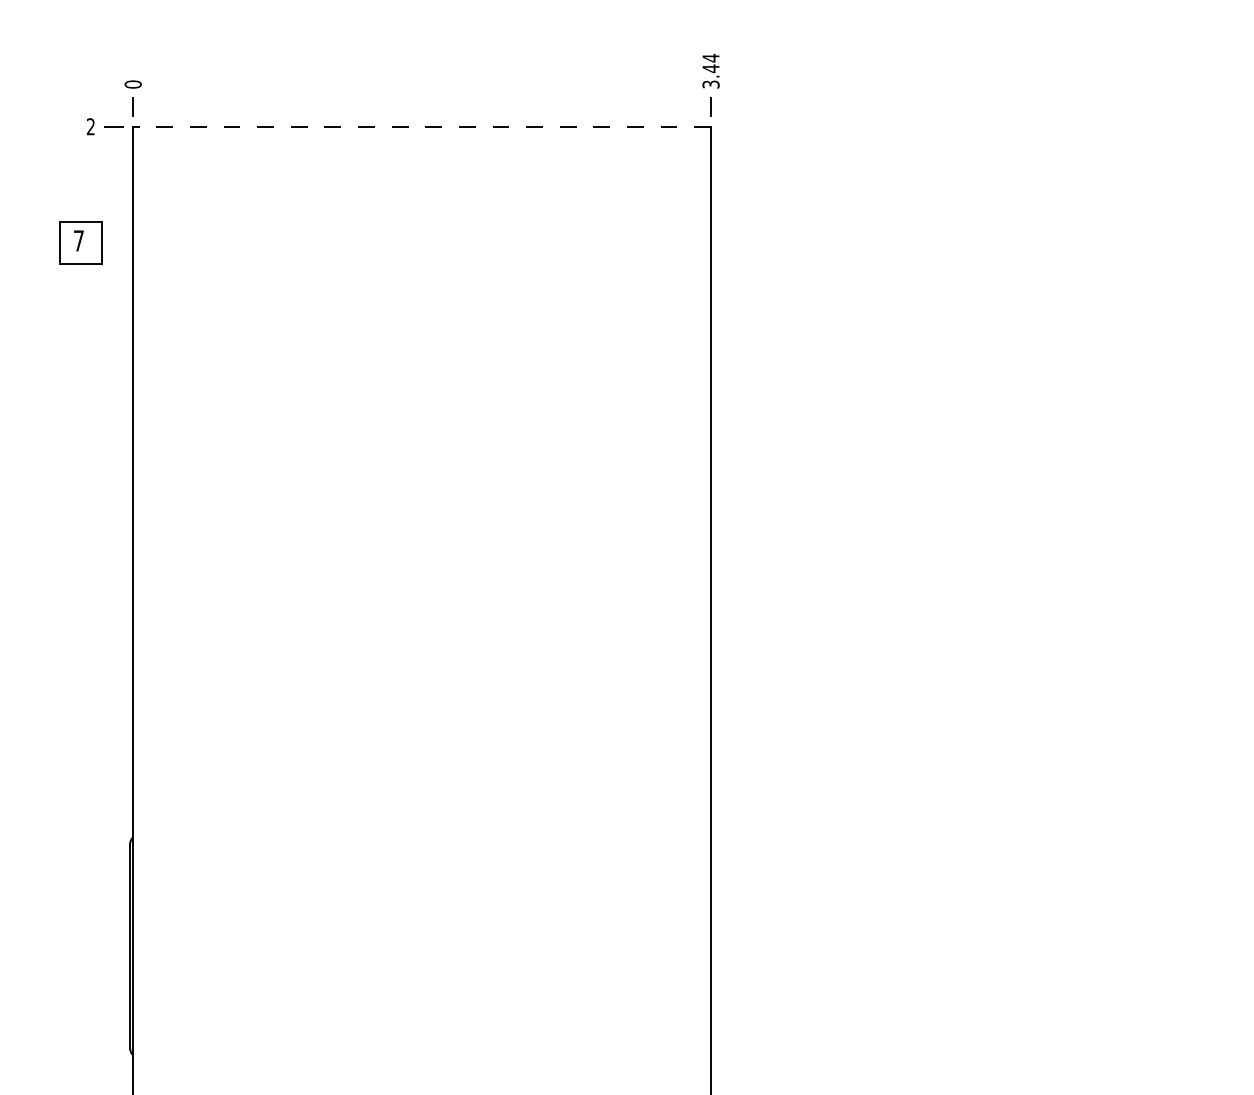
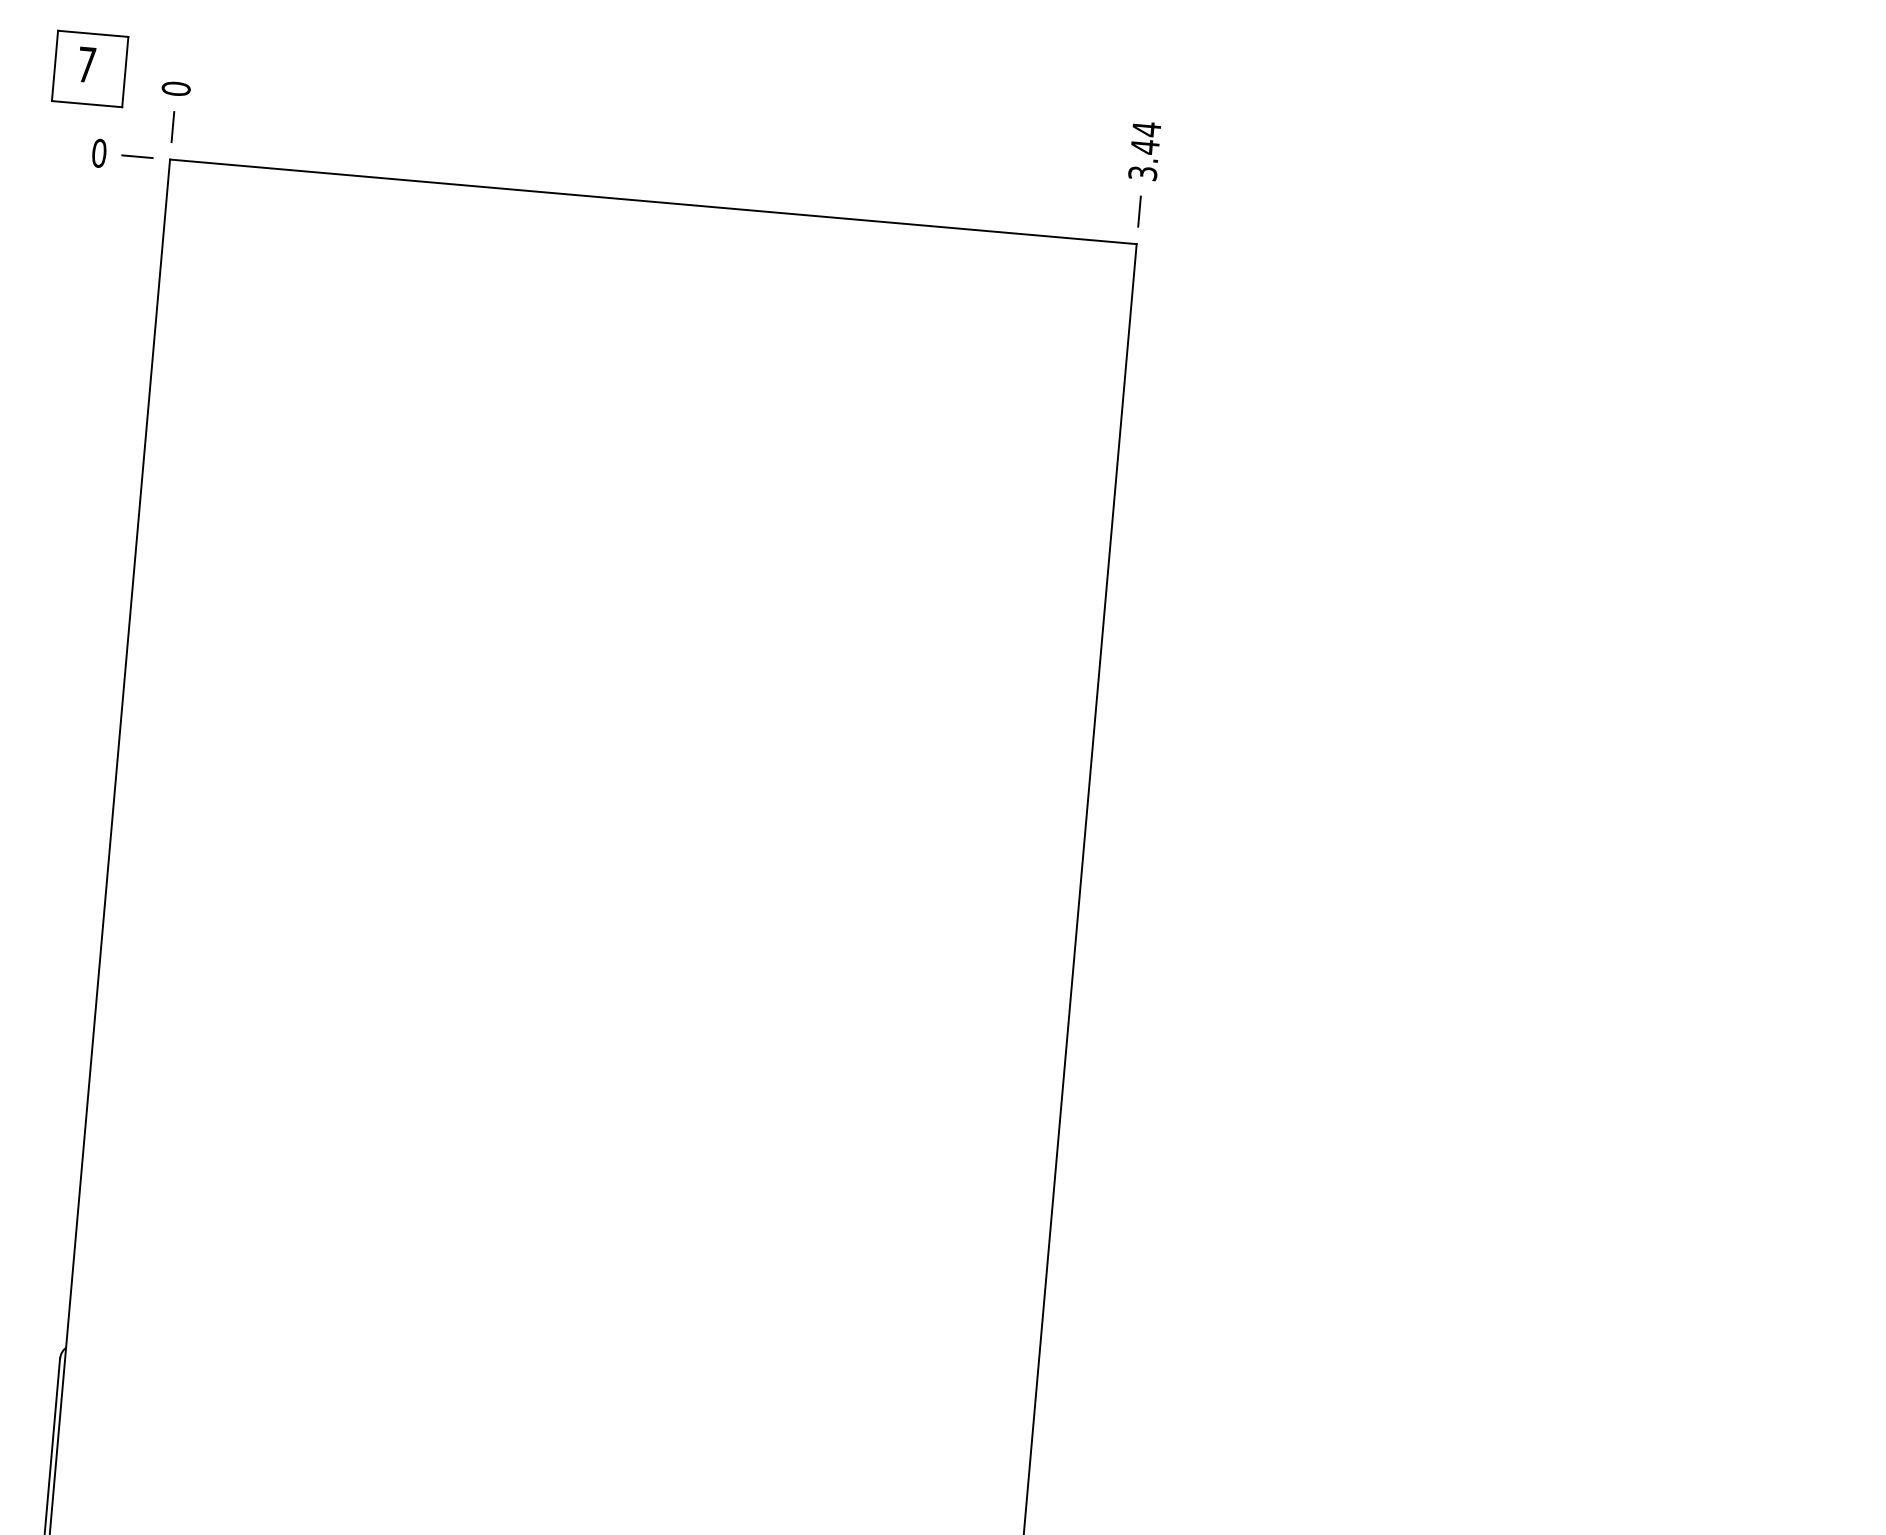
text: (90, 126) -> (98, 152), 2 -> 0
line: (422, 126) -> (654, 201), dashed -> solid
part: (80, 242) -> (89, 67), moved

